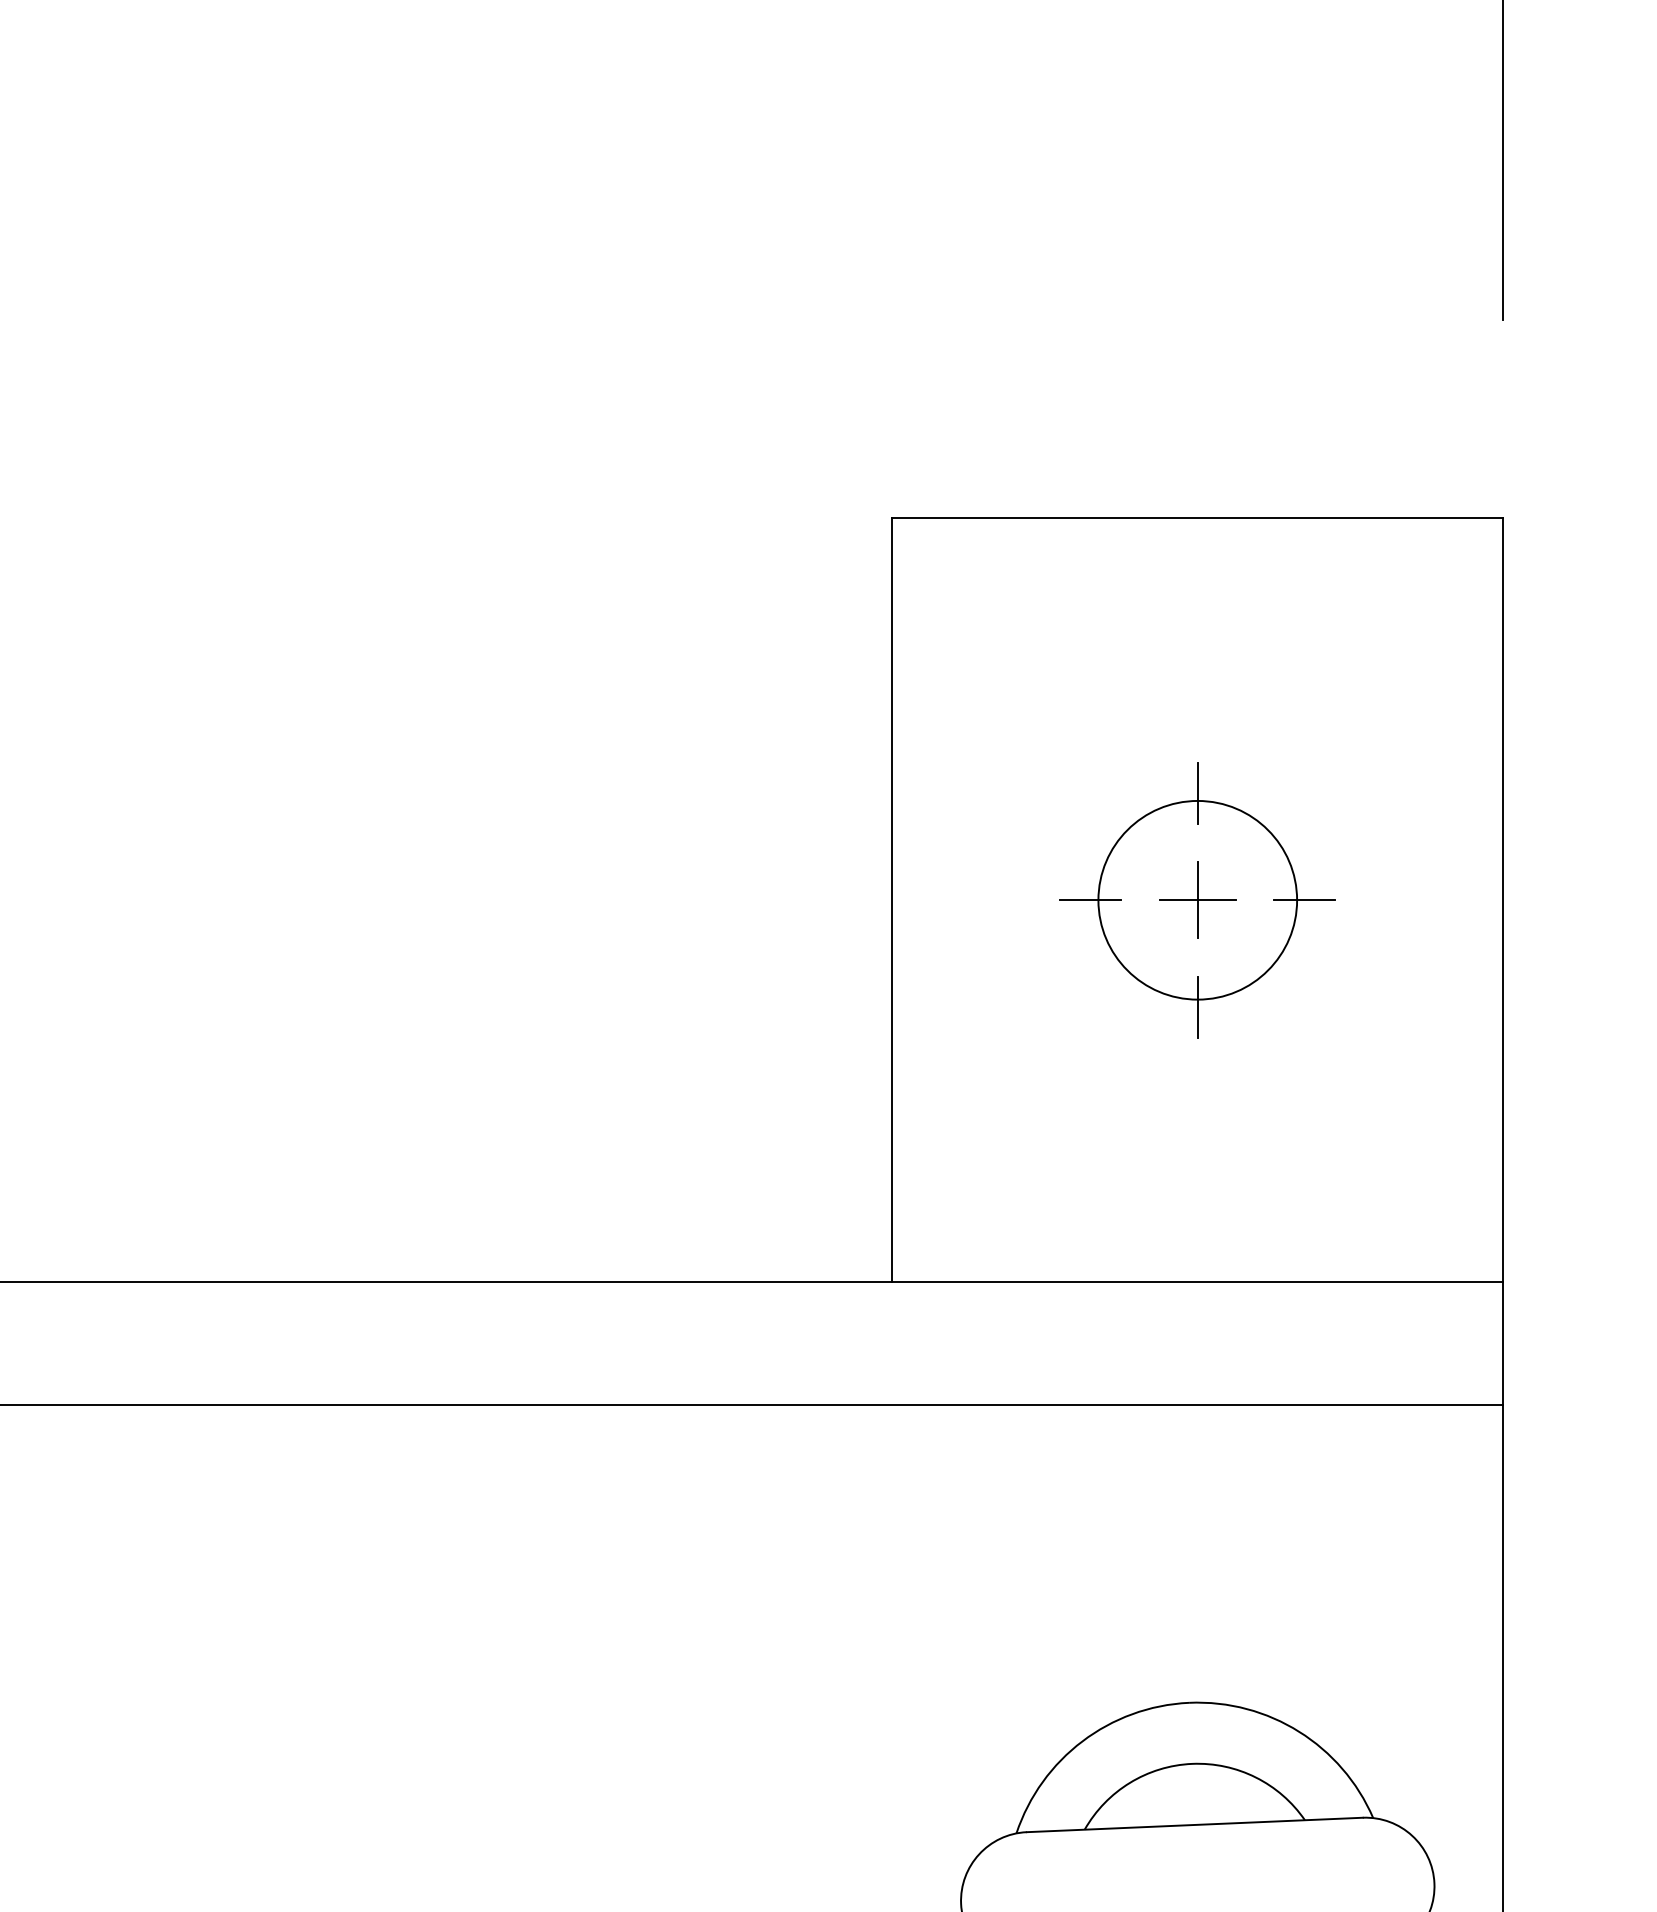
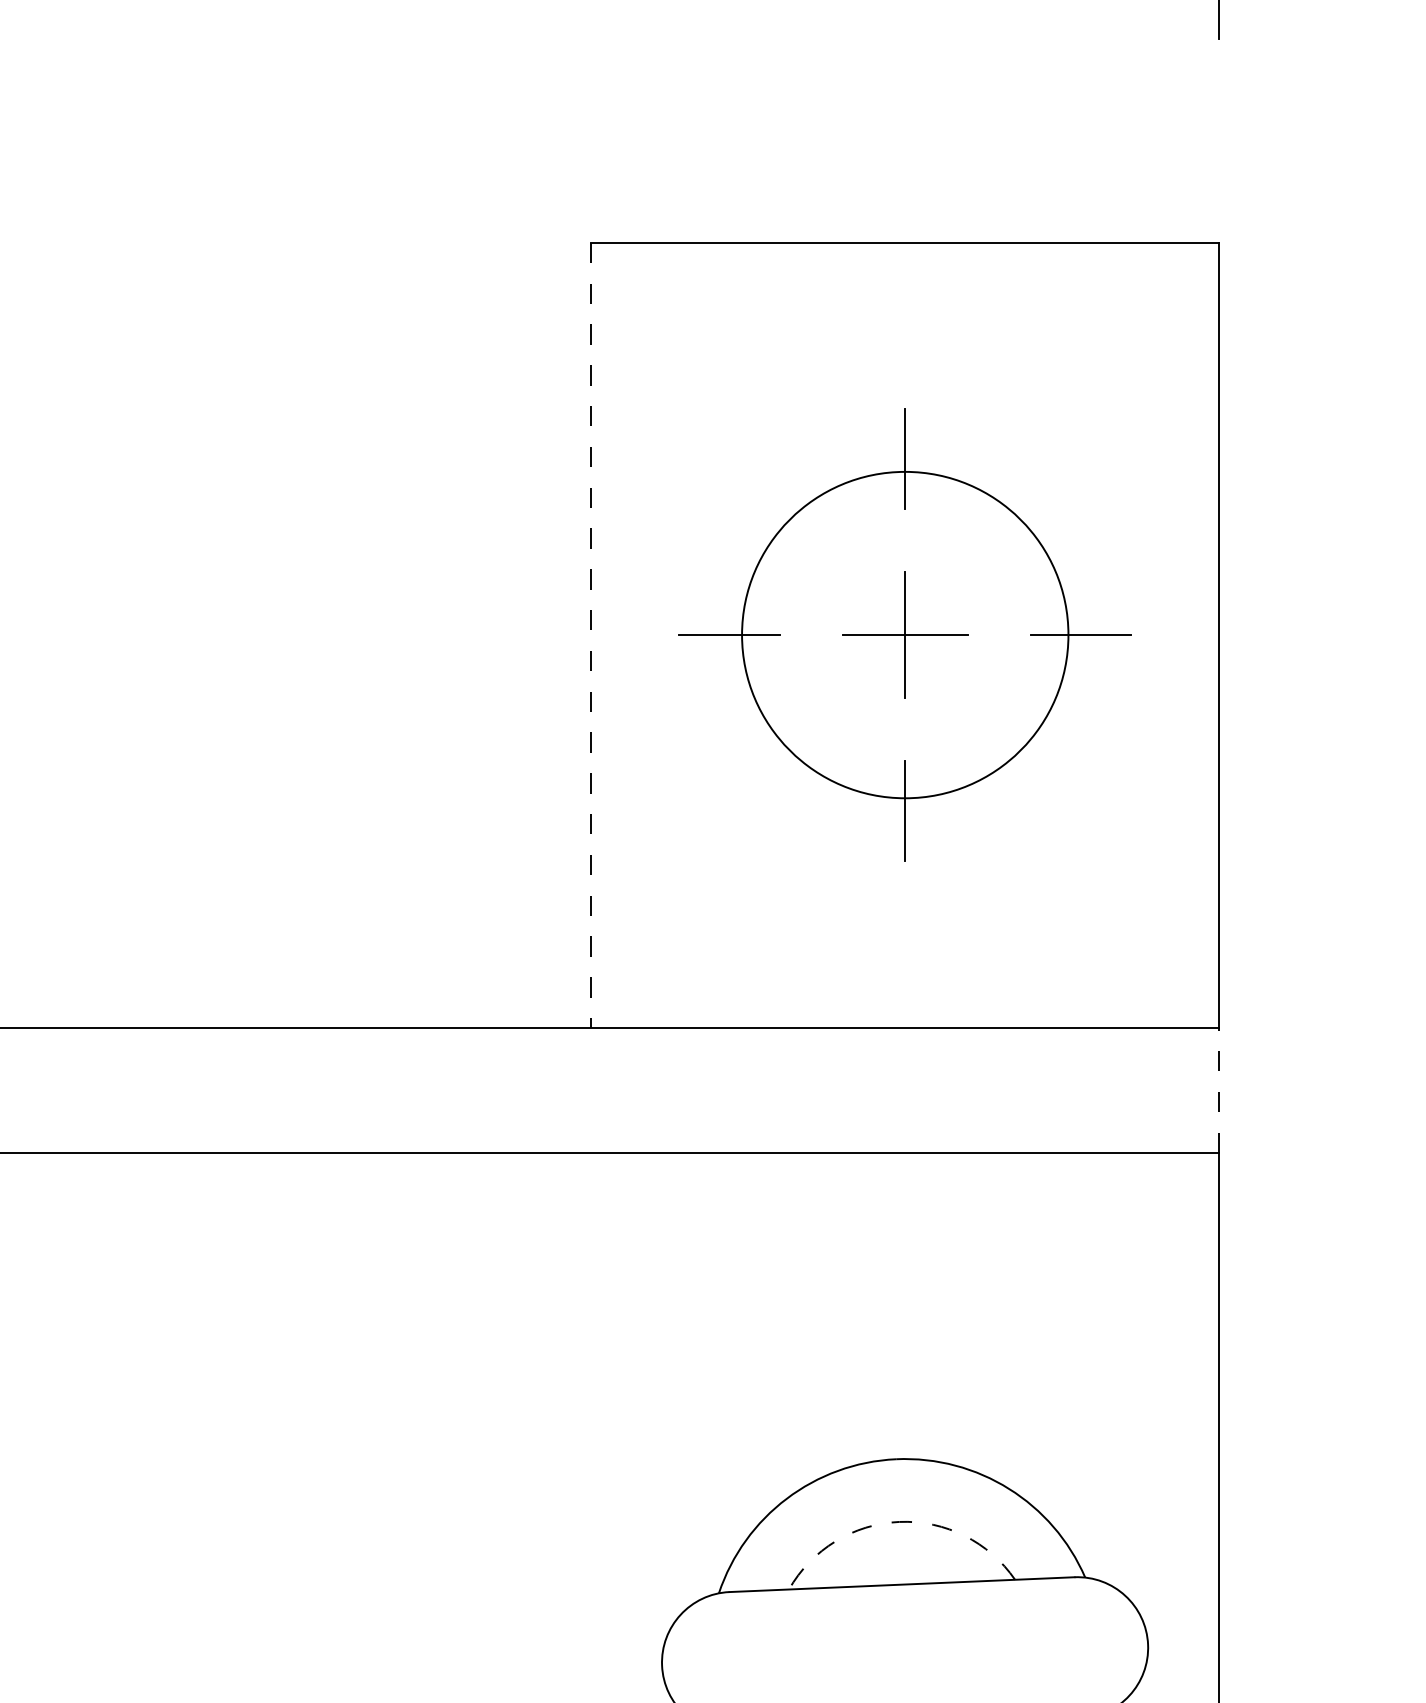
line: (892, 900) -> (591, 635), solid -> dashed
part: (1197, 900) -> (904, 635), size x1.6
line: (1503, 1343) -> (1219, 1090), solid -> dashed
arc: (1192, 1763) -> (899, 1521), solid -> dashed

